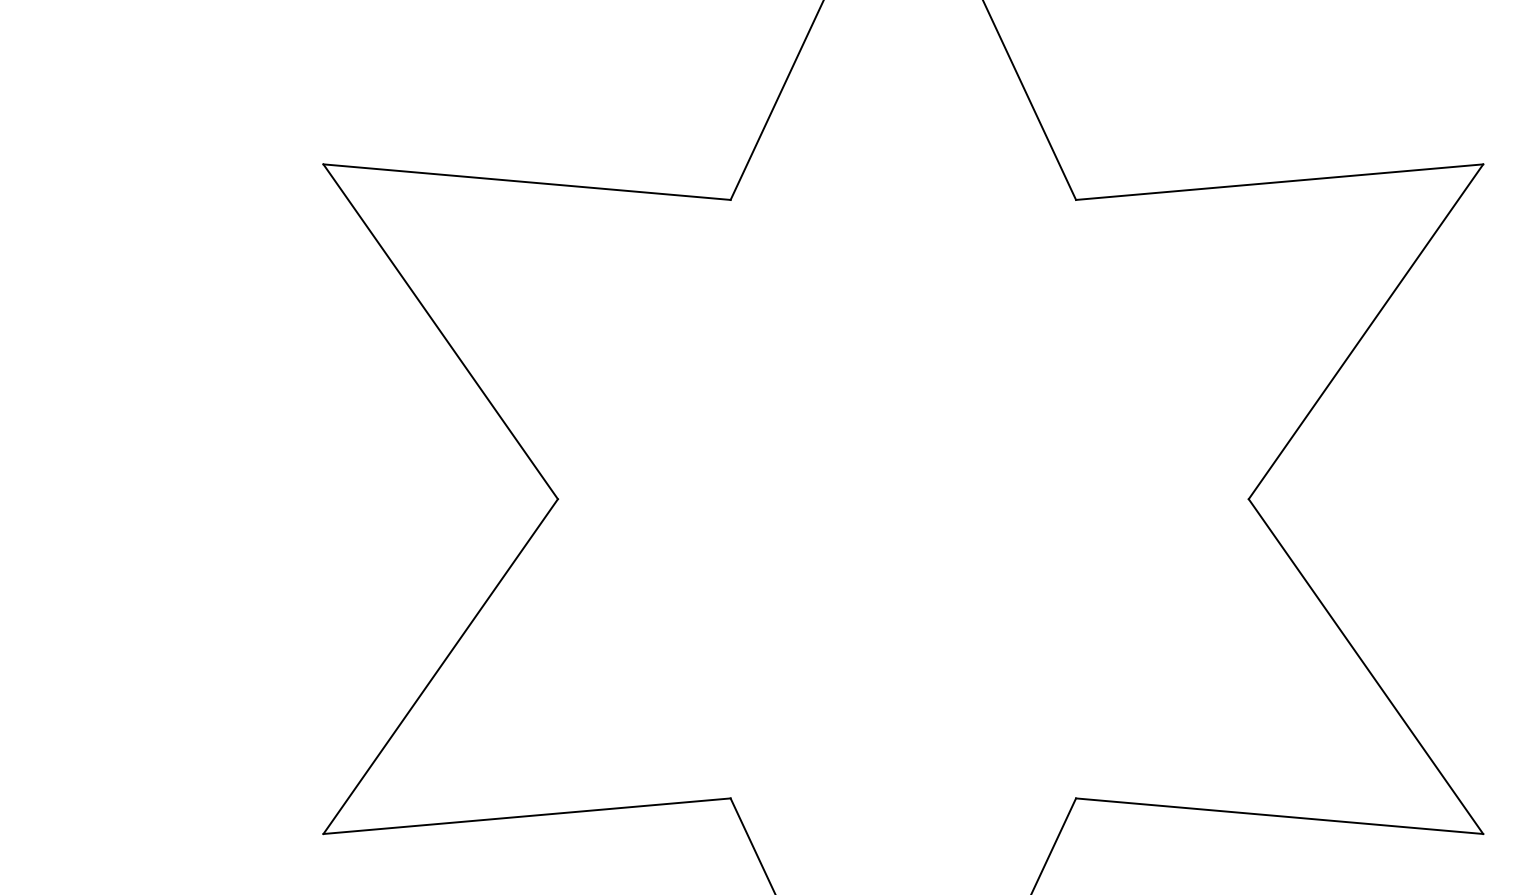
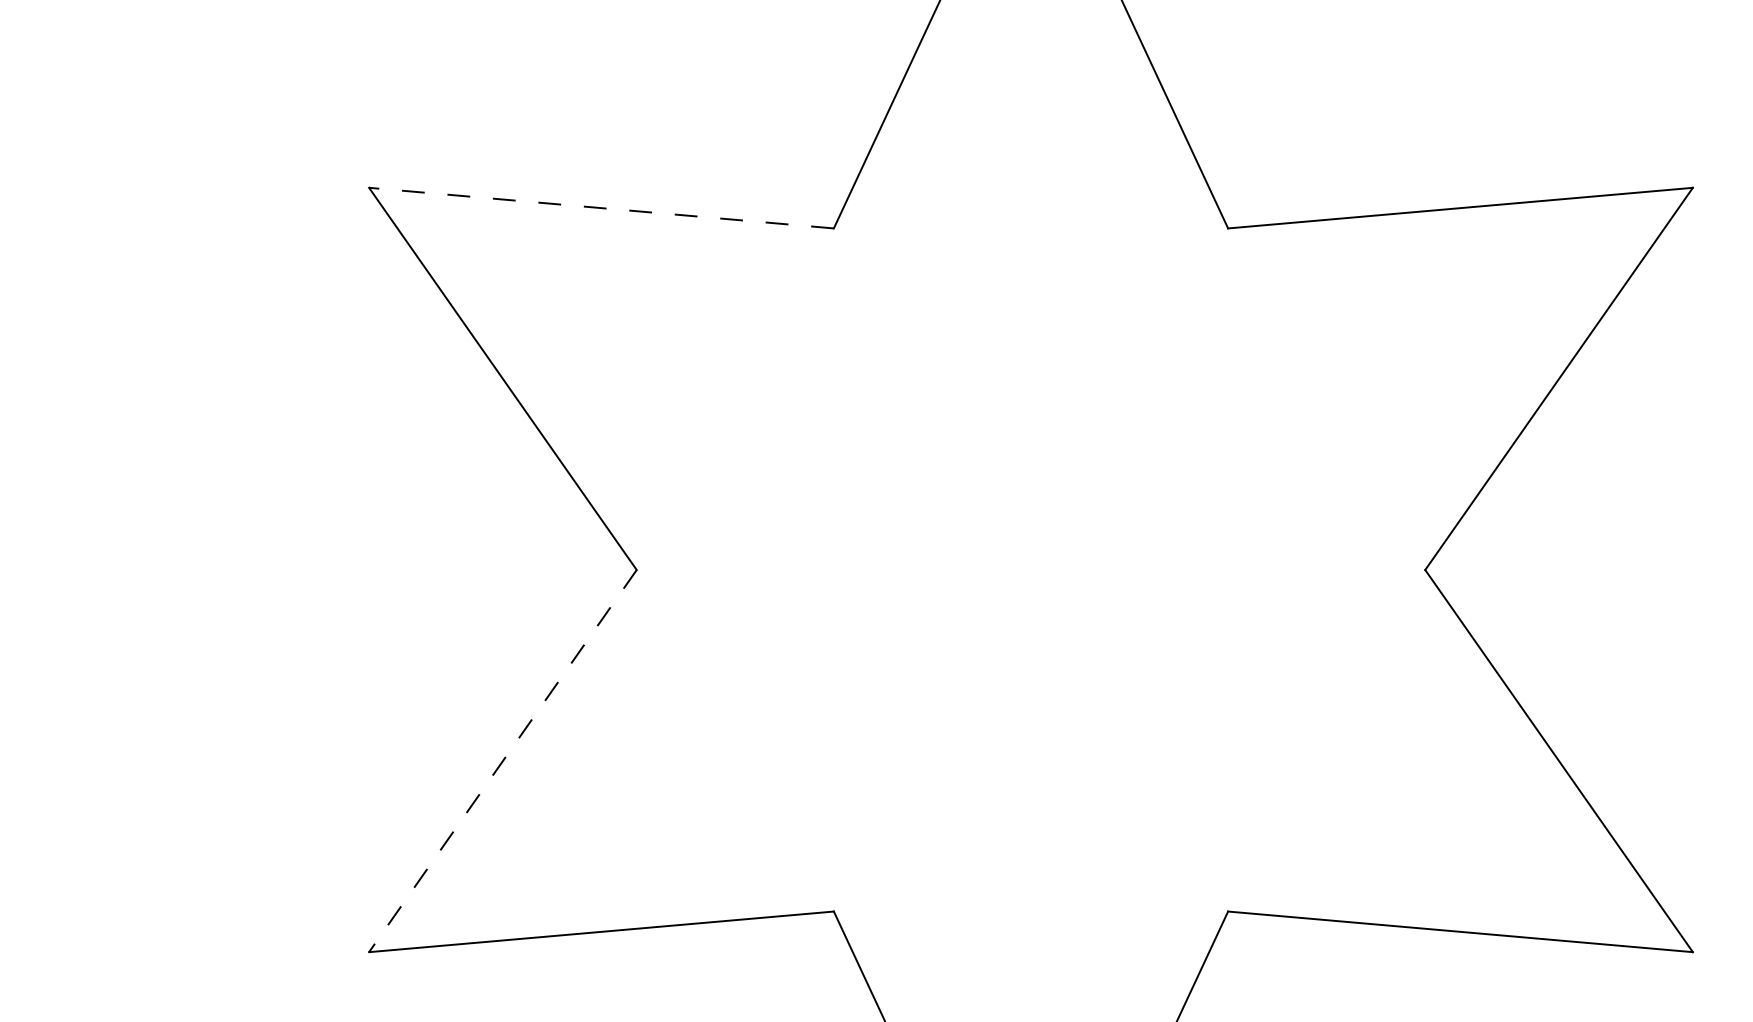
line: (526, 182) -> (600, 208), solid -> dashed
line: (440, 666) -> (502, 761), solid -> dashed

